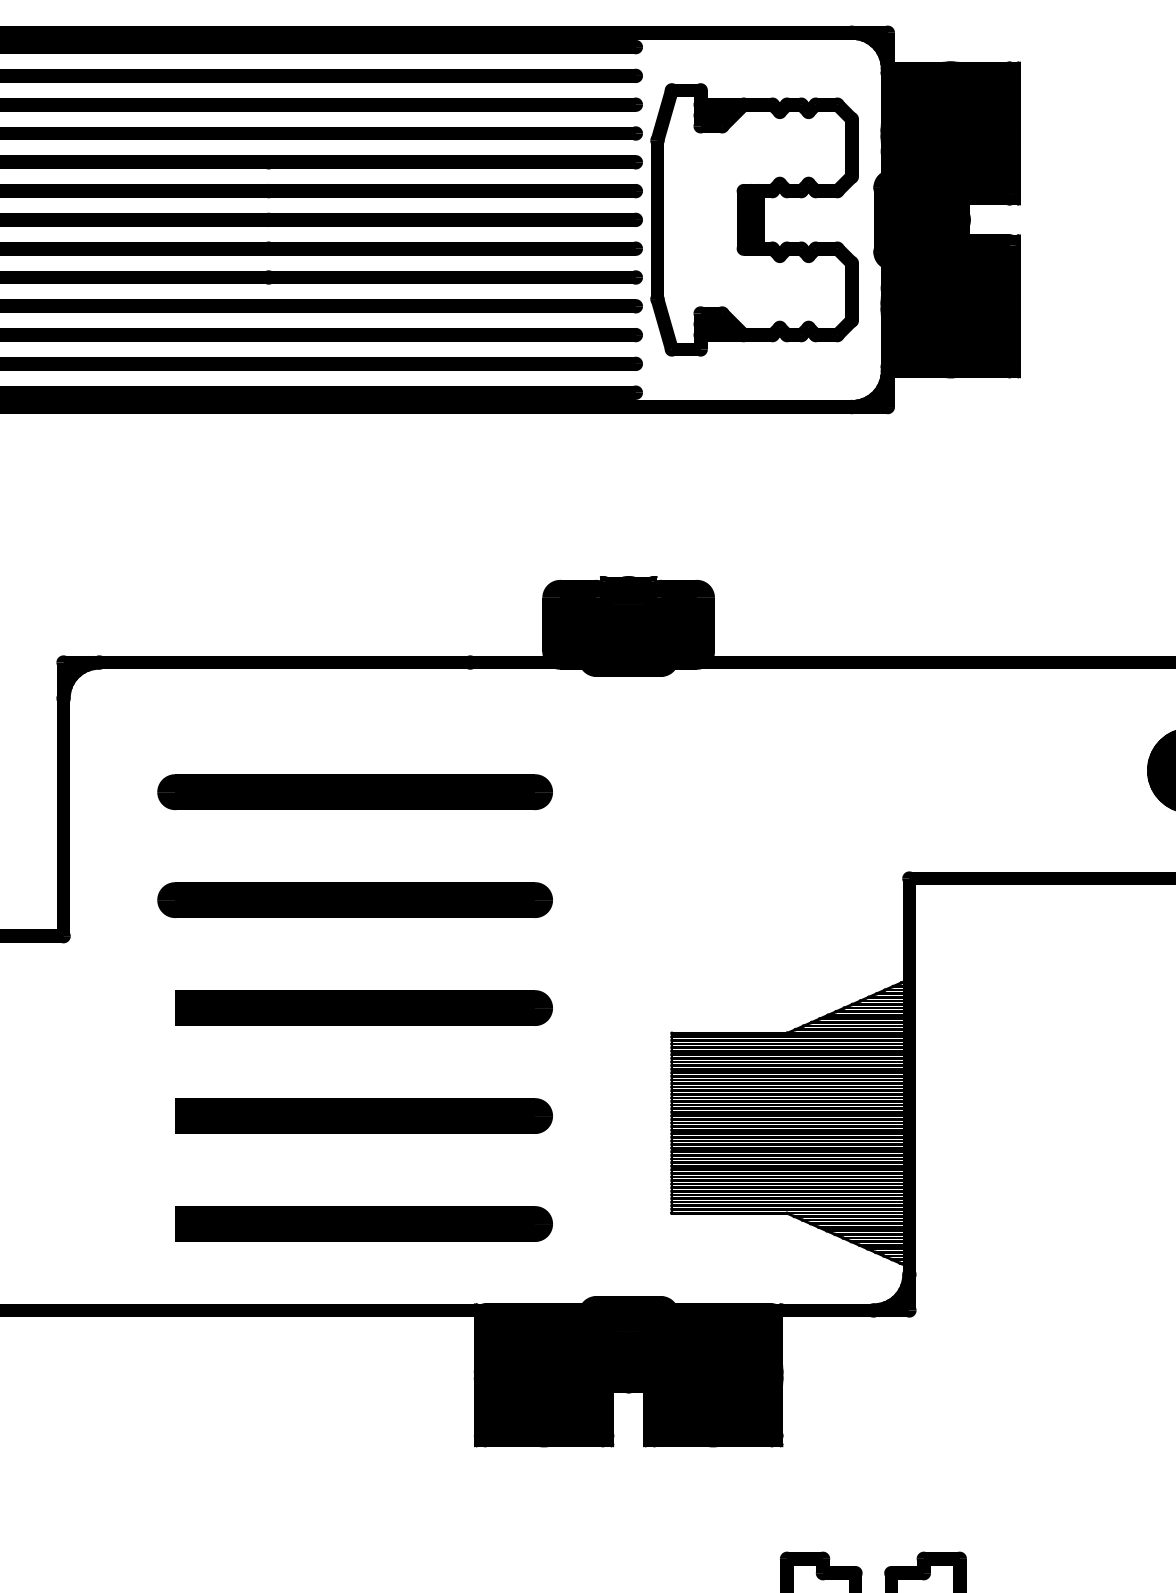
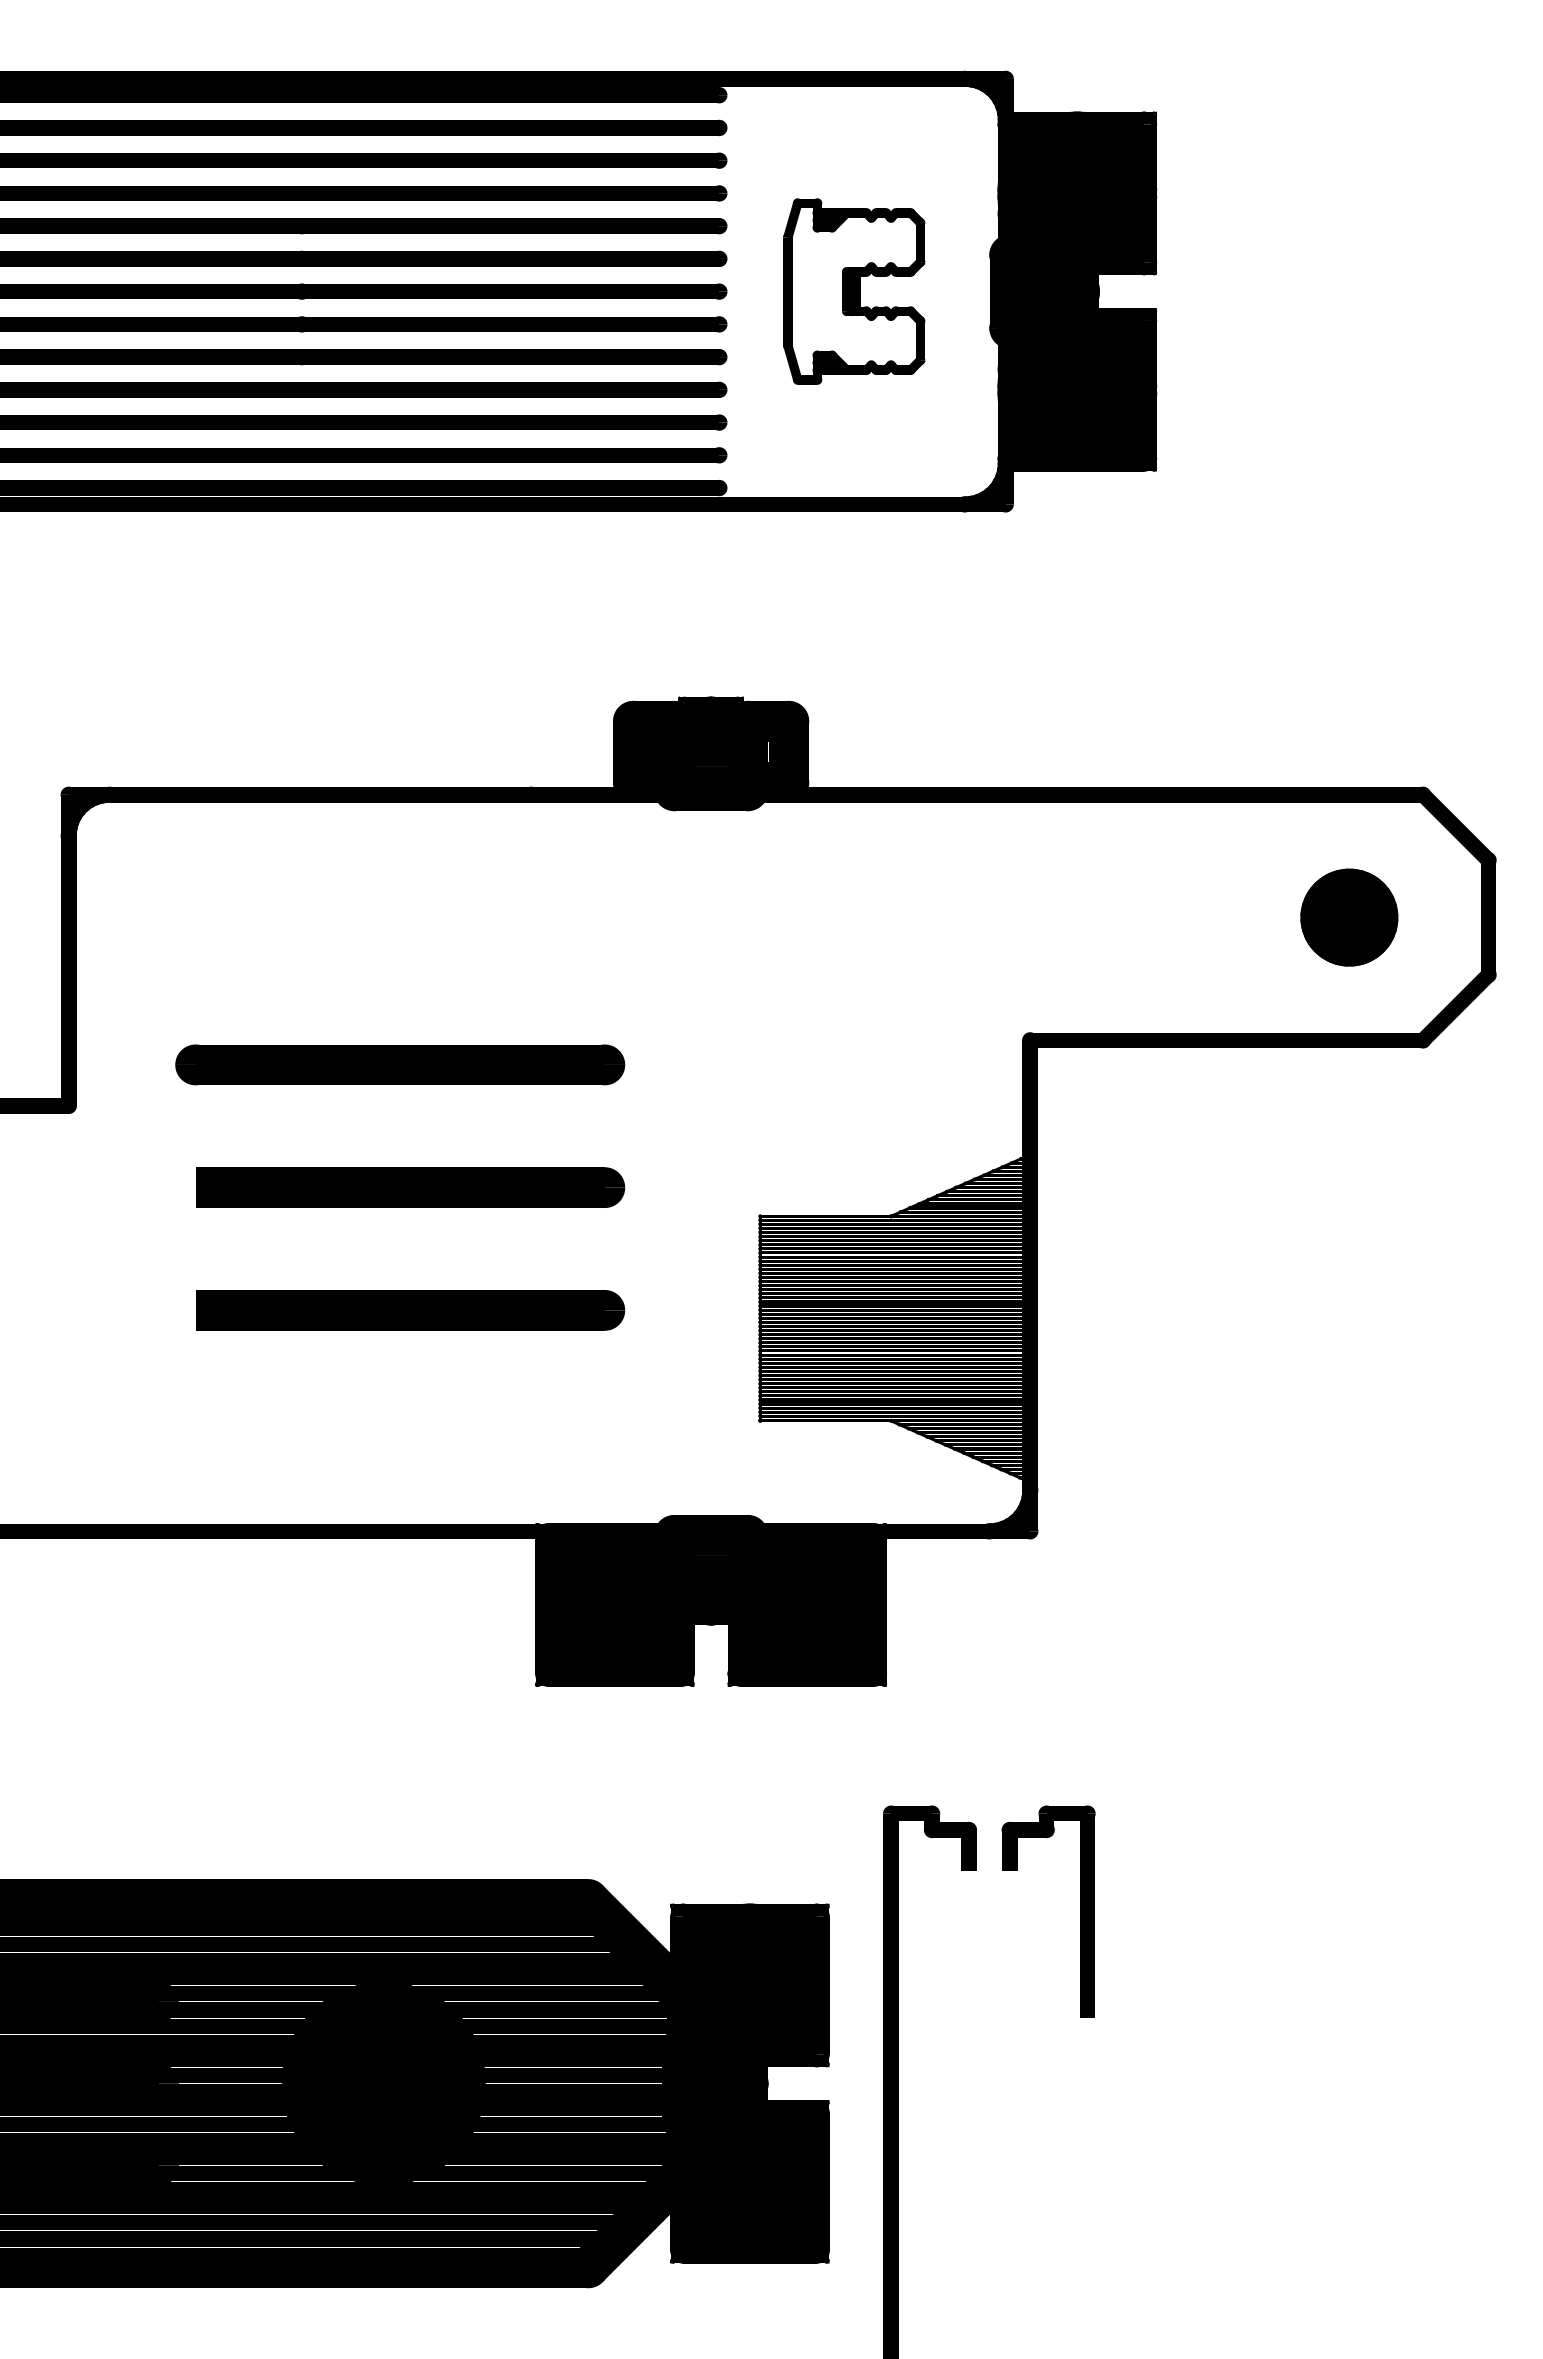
part: (753, 219) -> (853, 291), size x0.6
part: (355, 791) -> (400, 941), removed
part: (364, 1223) -> (410, 1432), removed

